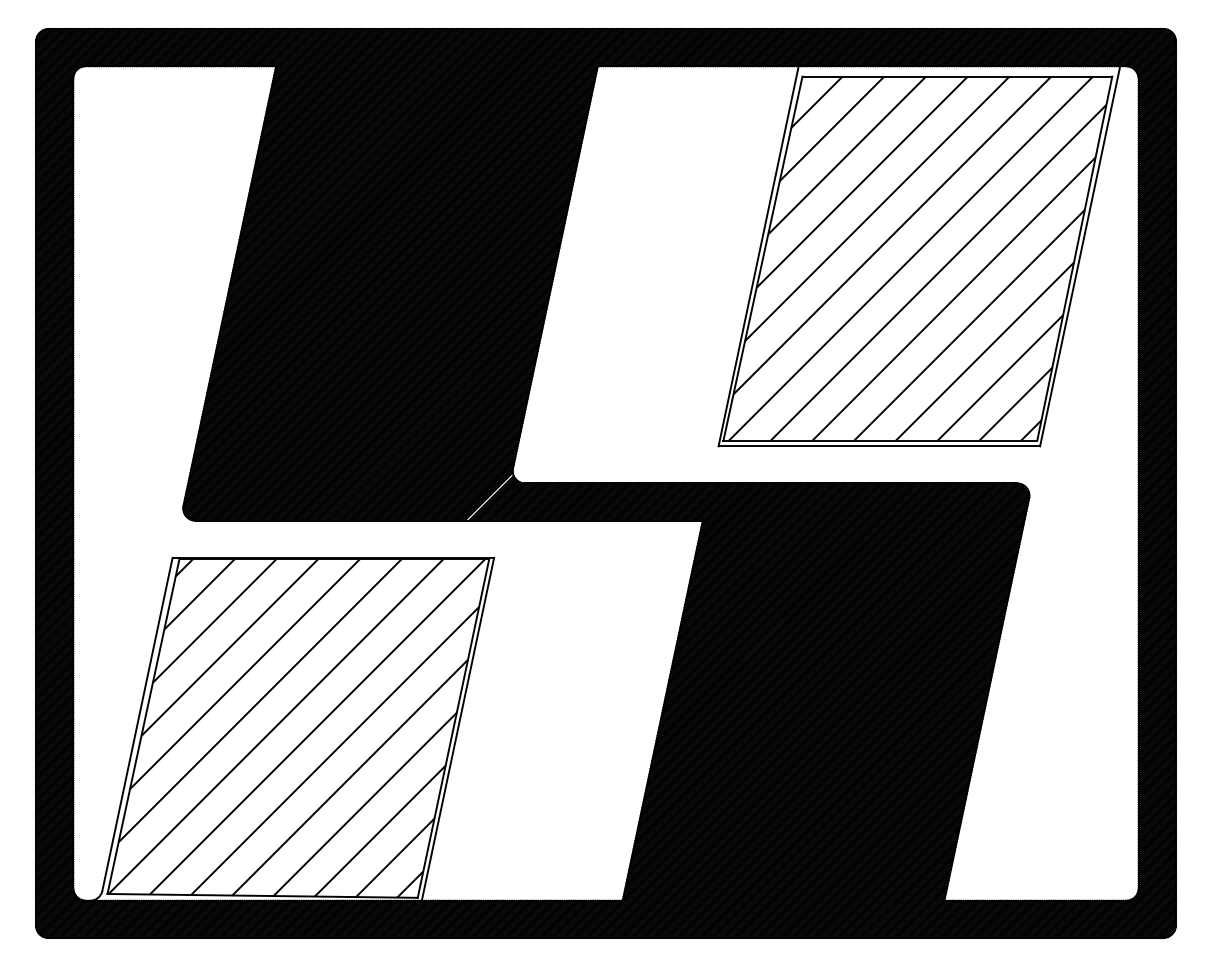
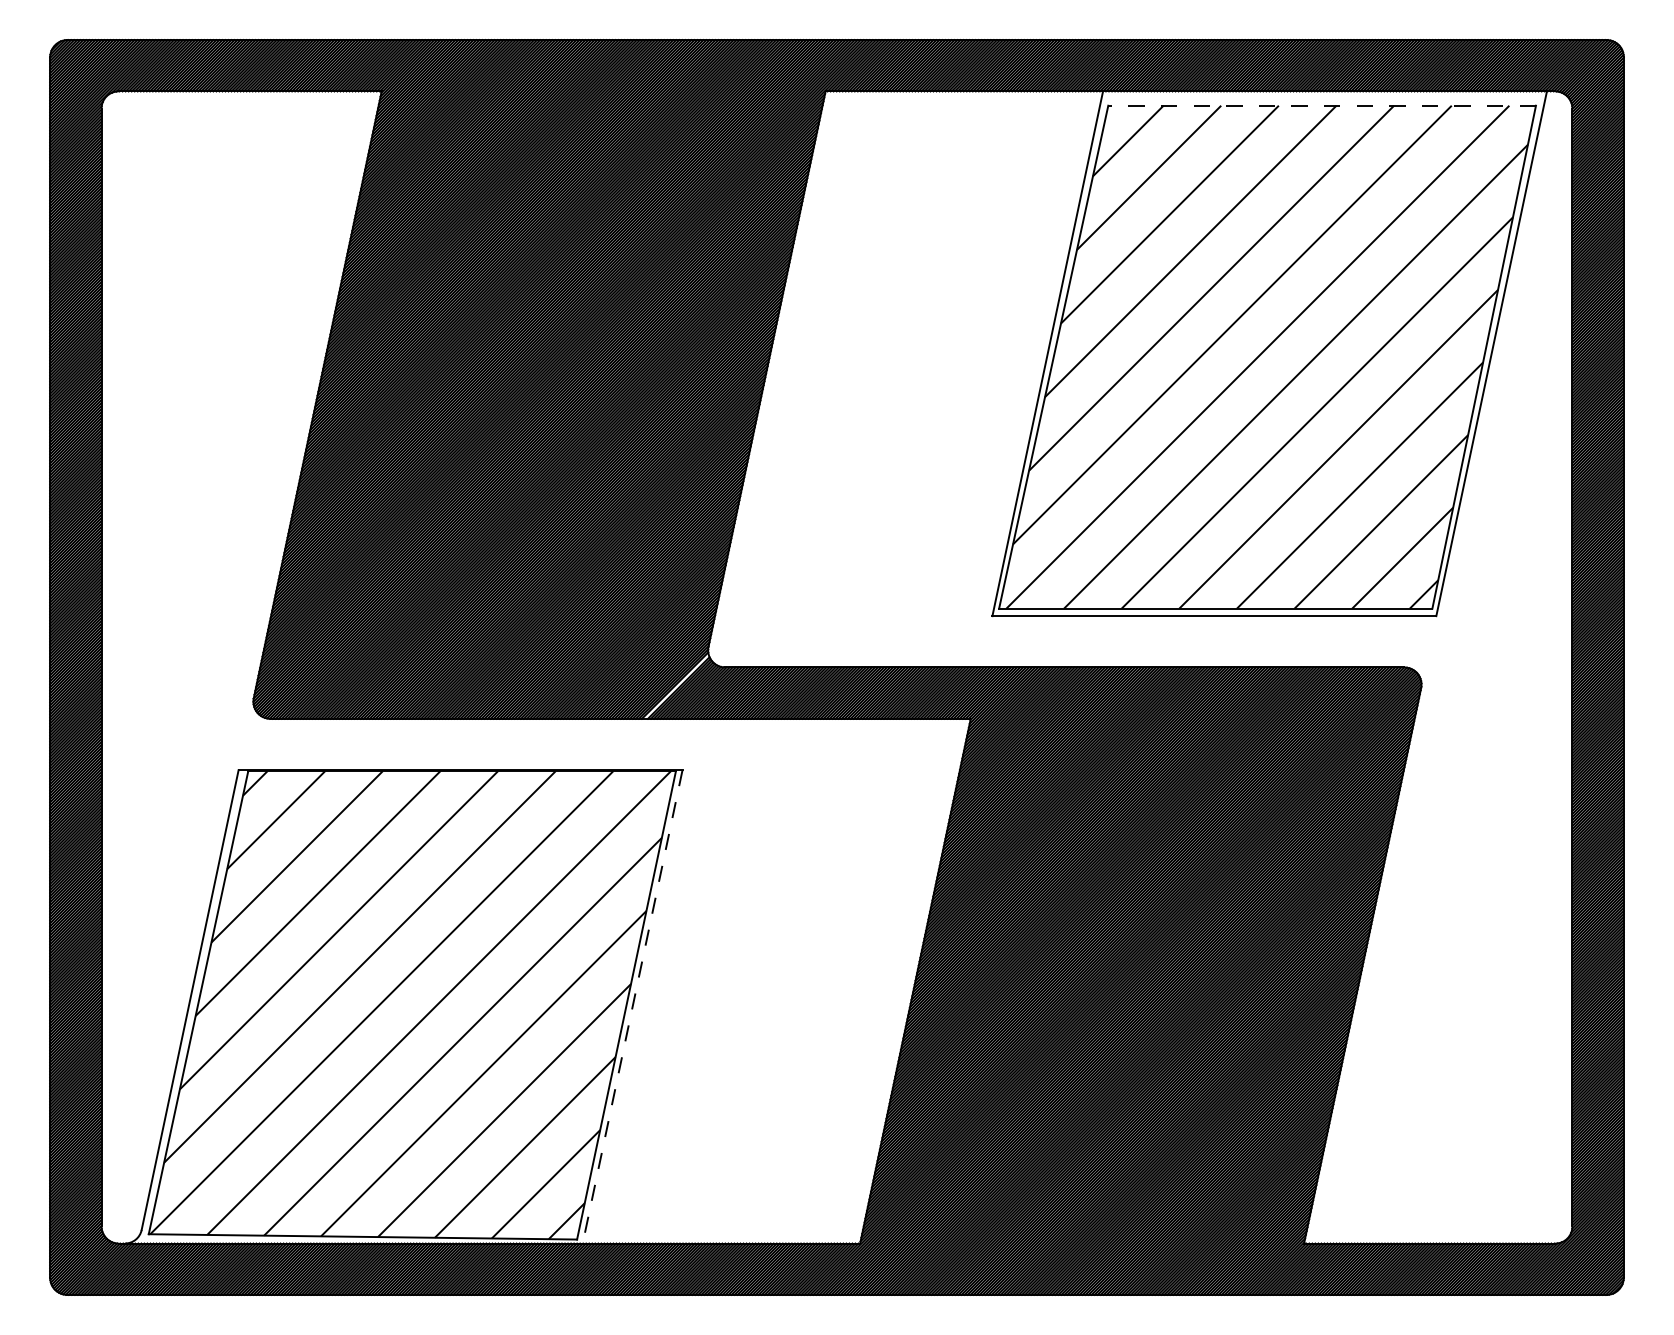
line: (957, 76) -> (1322, 105), solid -> dashed
line: (457, 729) -> (632, 1006), solid -> dashed

